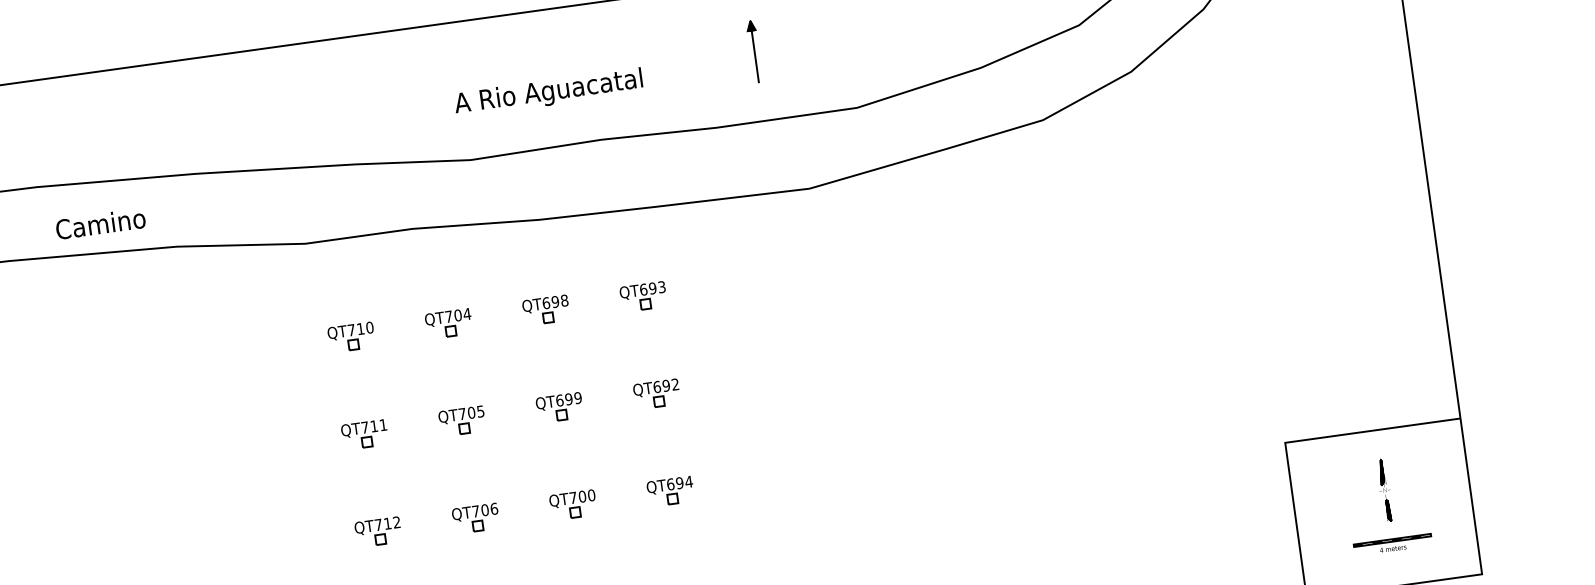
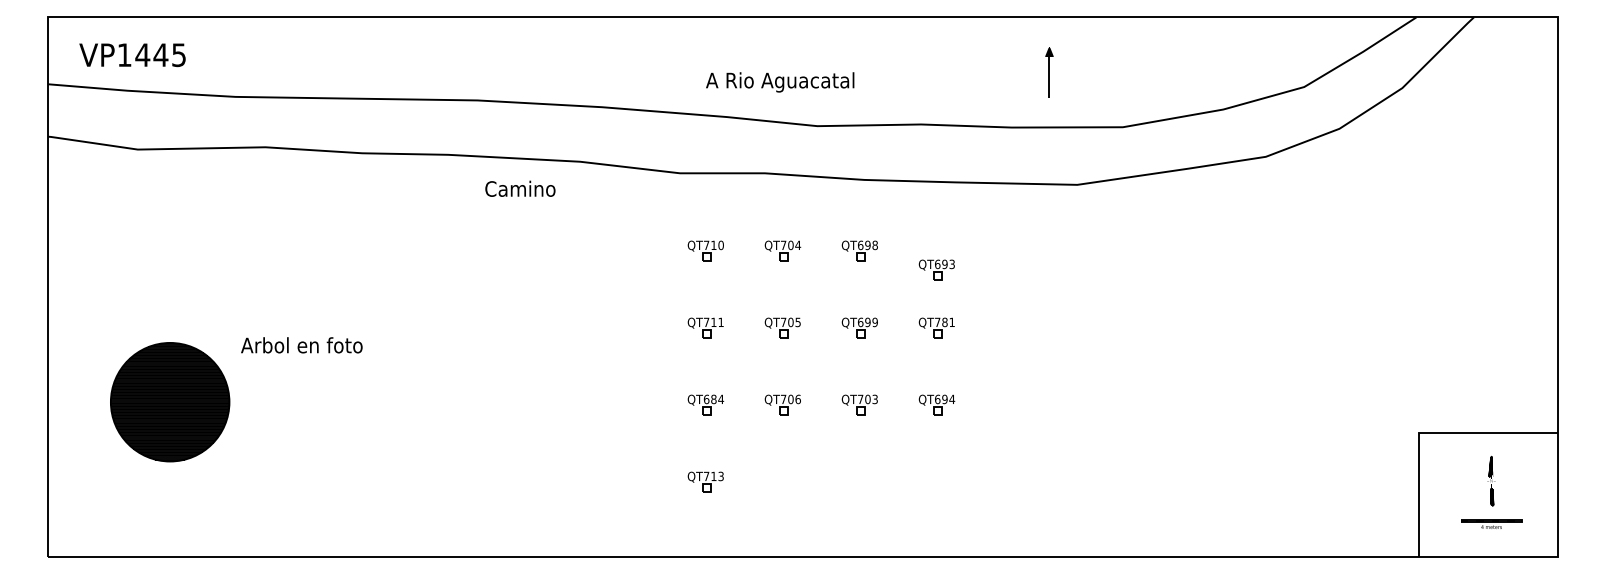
text: (549, 92) -> (780, 82), moved
text: (100, 223) -> (520, 188), moved
part: (643, 296) -> (936, 269), moved
text: (665, 385) -> (944, 322), QT692 -> QT781
text: (590, 495) -> (874, 399), QT700 -> QT703
text: (387, 523) -> (713, 399), QT712 -> QT684

